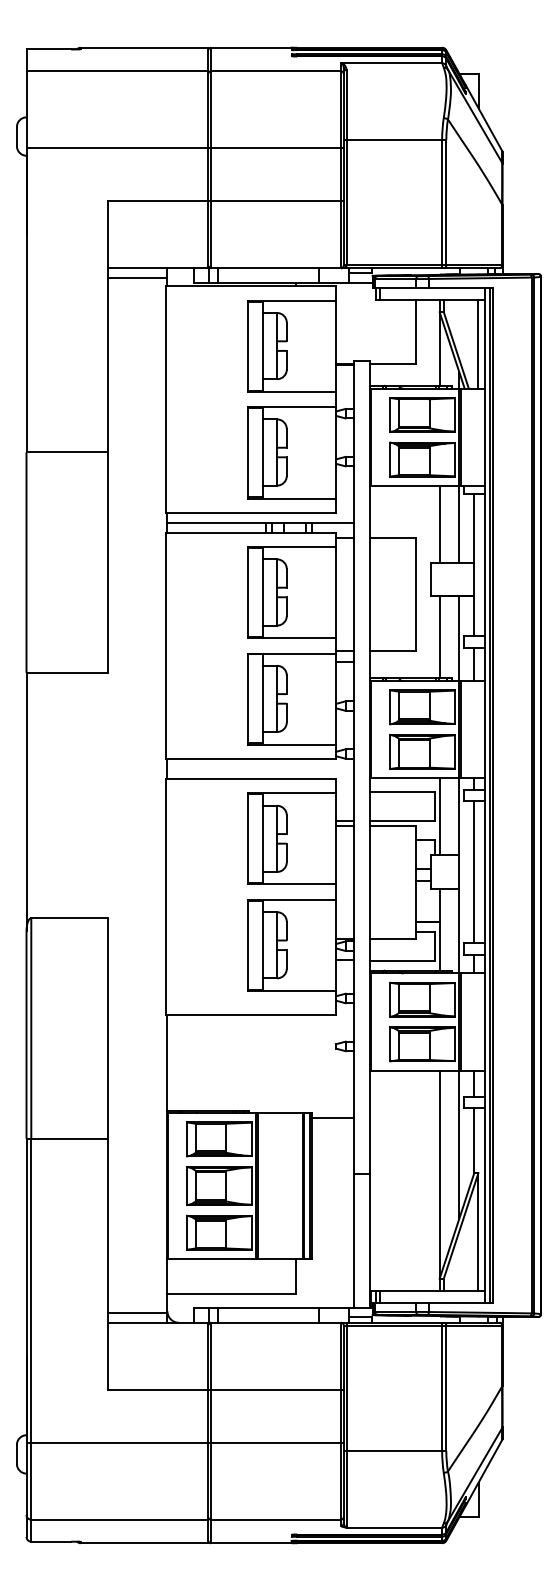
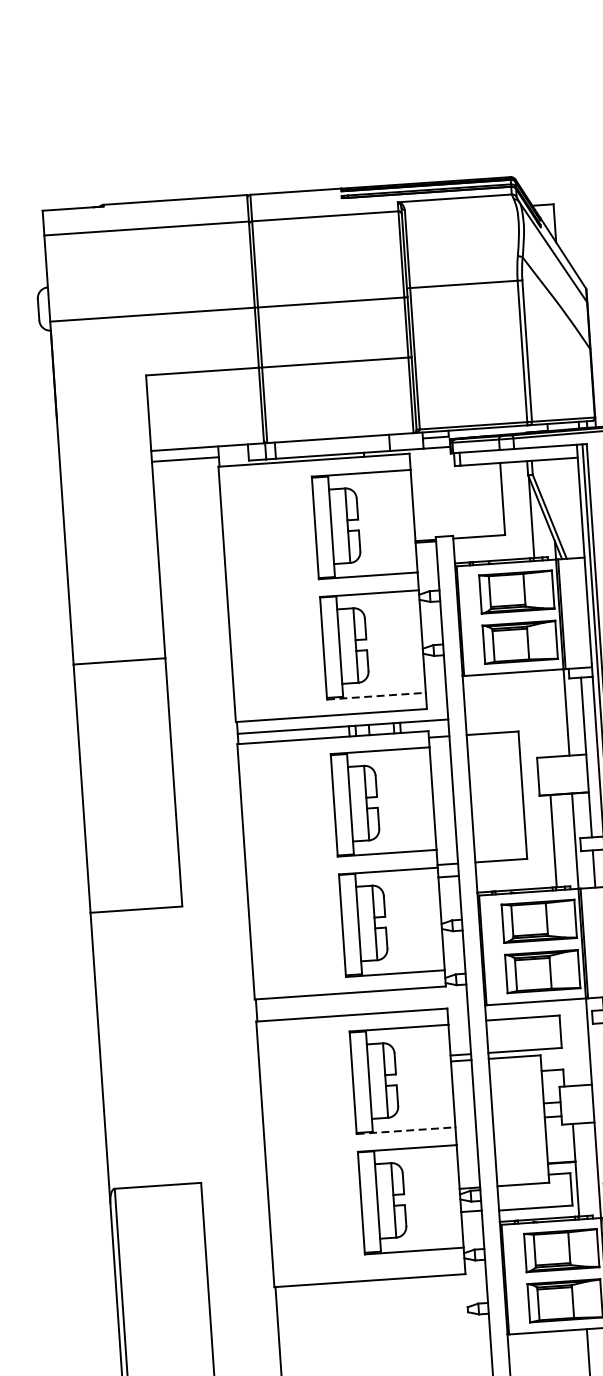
line: (478, 343) -> (574, 507), removed
line: (292, 498) -> (376, 696), solid -> dashed
line: (440, 523) -> (545, 712), removed
line: (440, 816) -> (567, 1042), removed
line: (292, 884) -> (406, 1130), solid -> dashed

